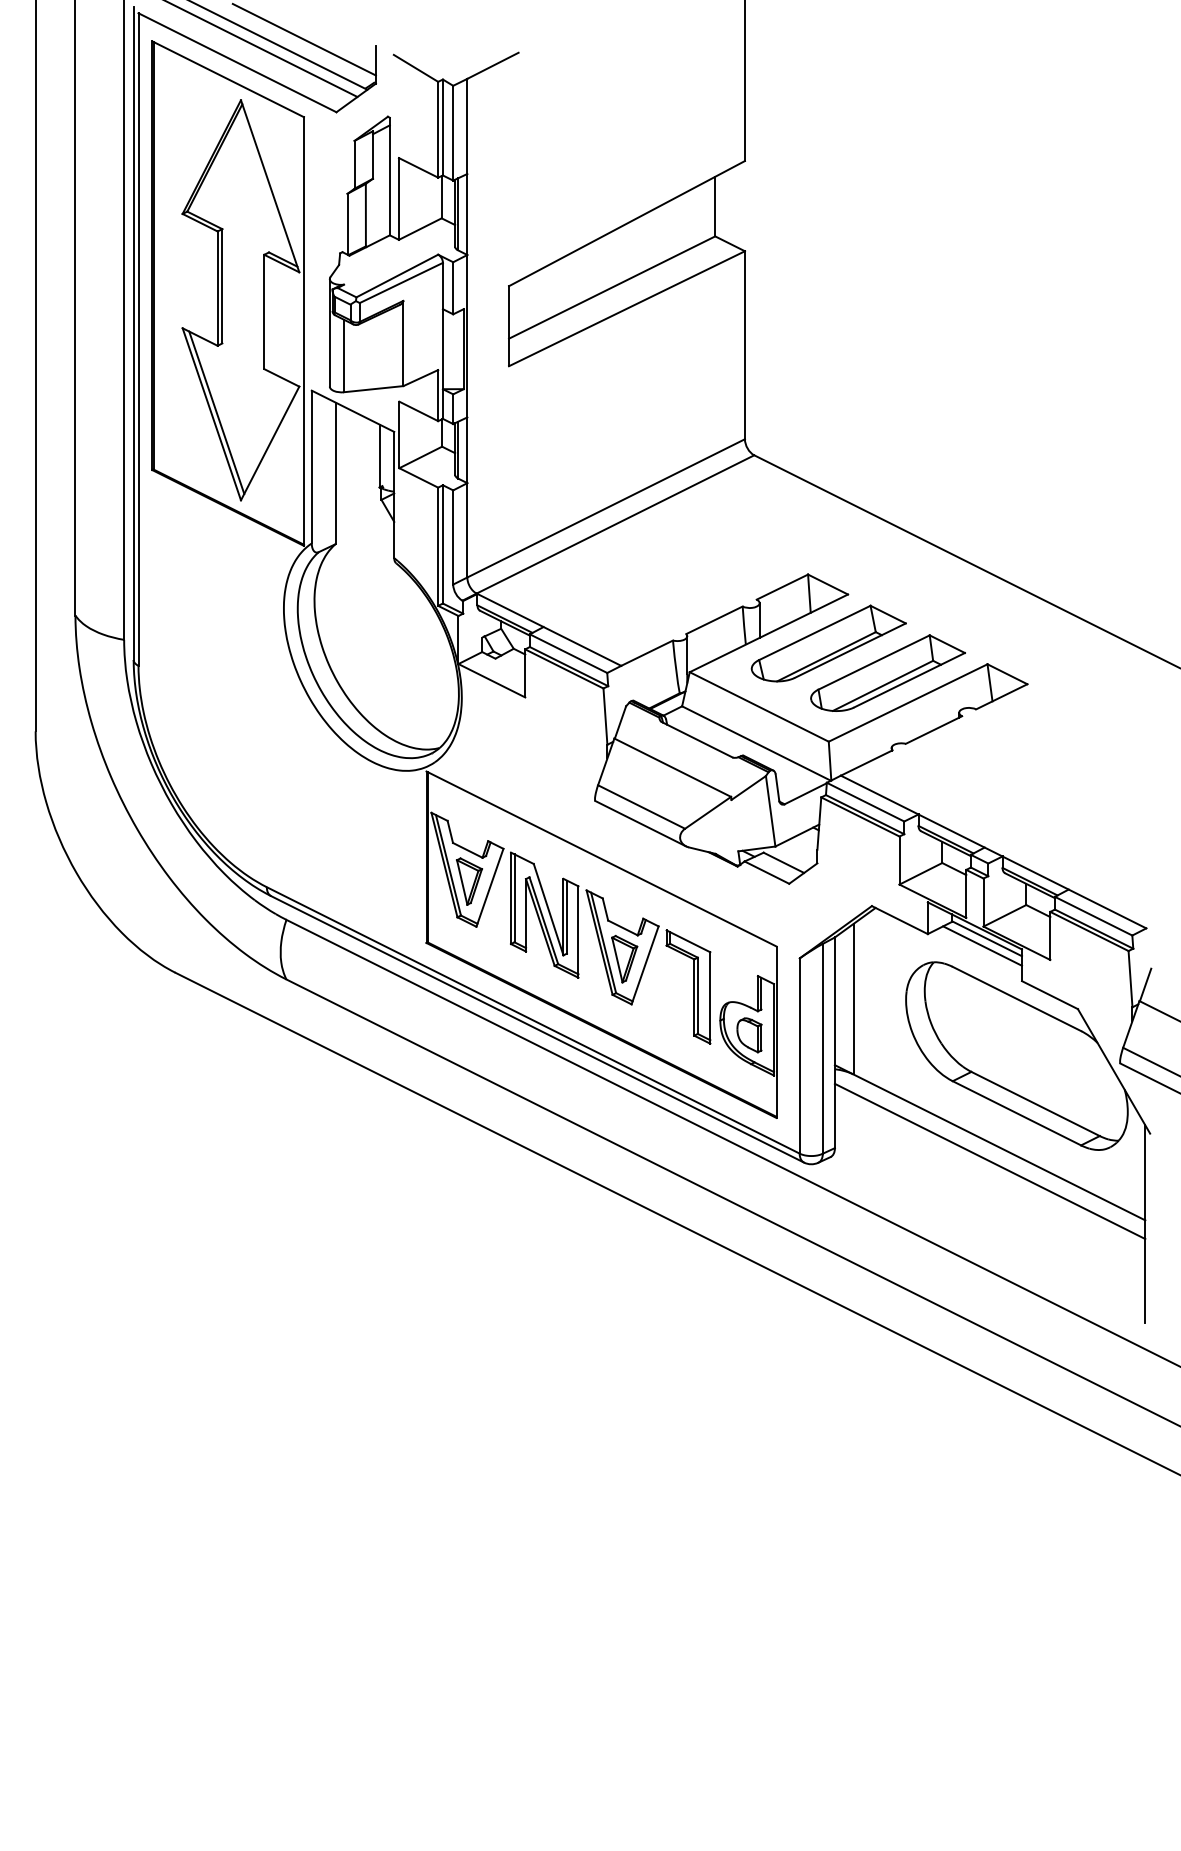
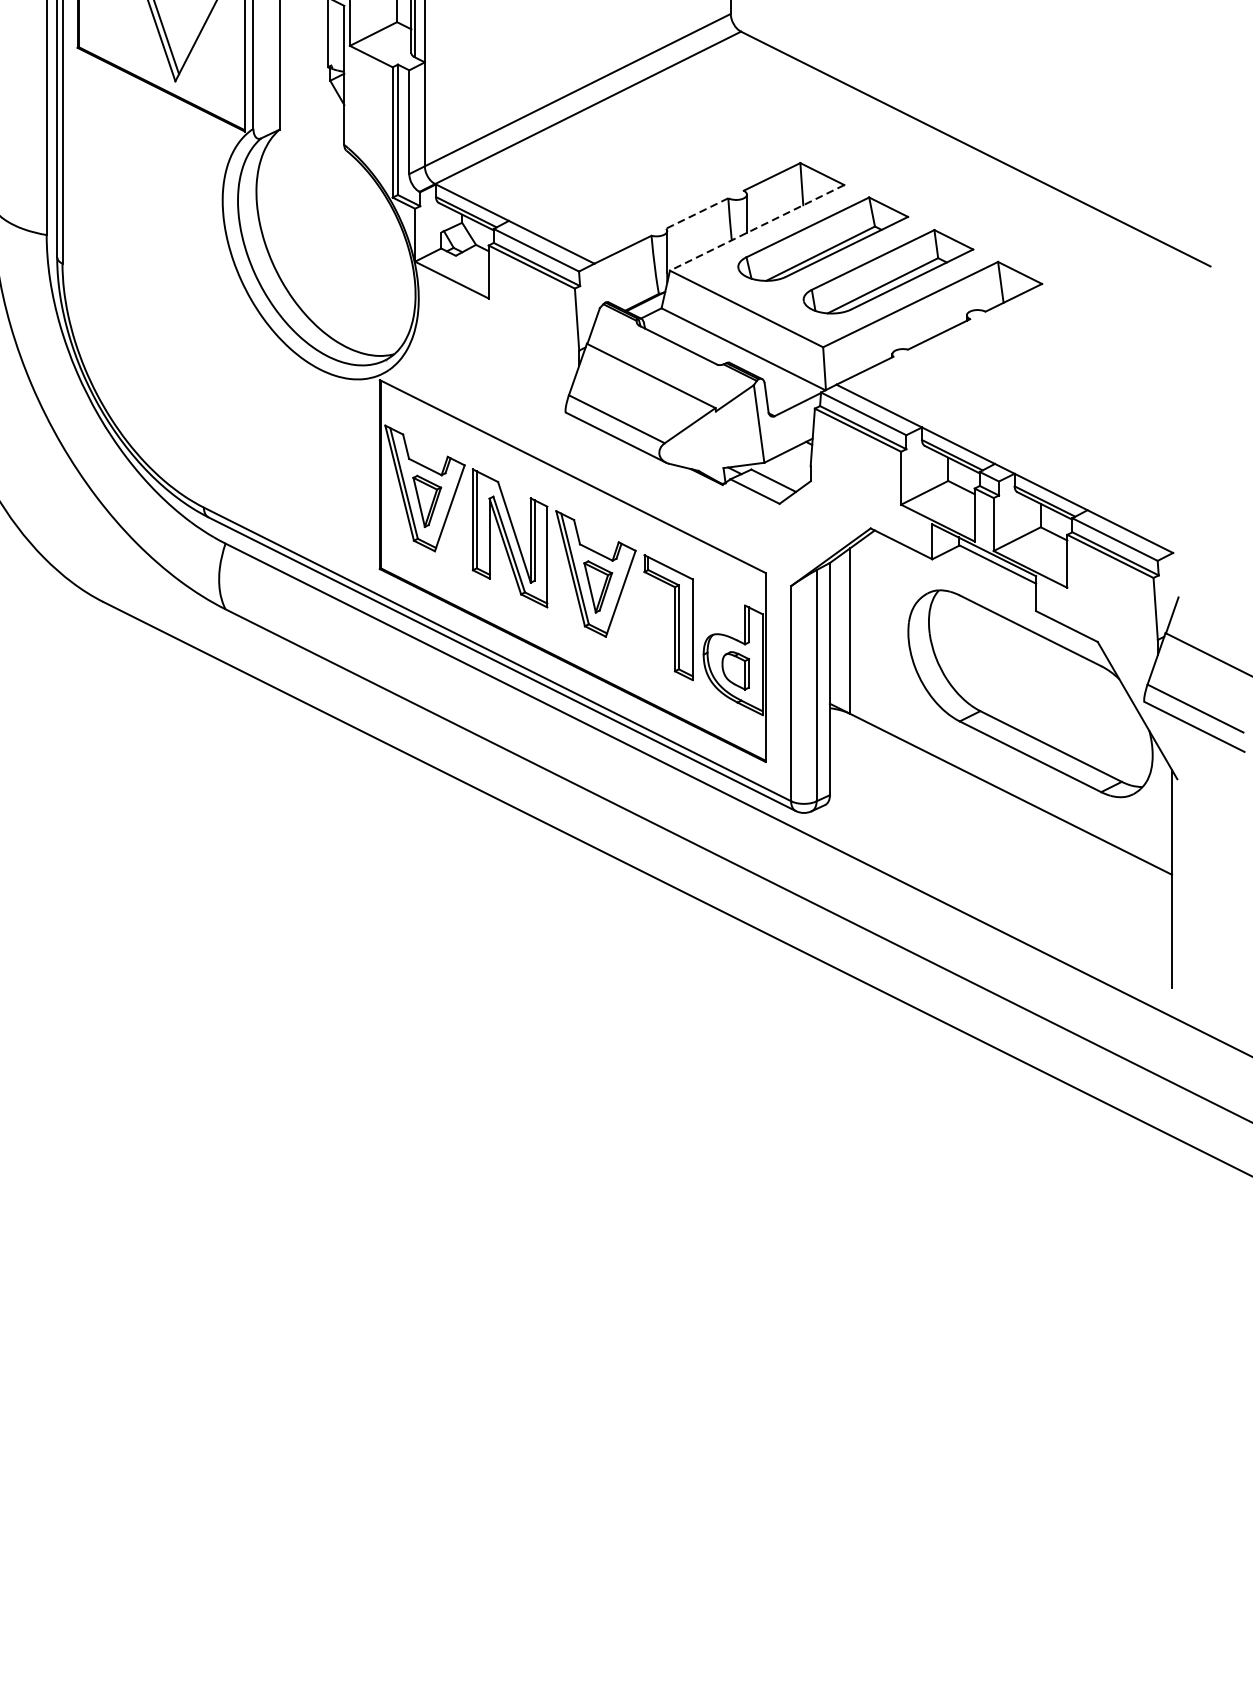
line: (714, 620) -> (697, 213), solid -> dashed
line: (768, 633) -> (756, 228), solid -> dashed
line: (982, 945) -> (992, 571), removed
line: (989, 1161) -> (1000, 809), removed

